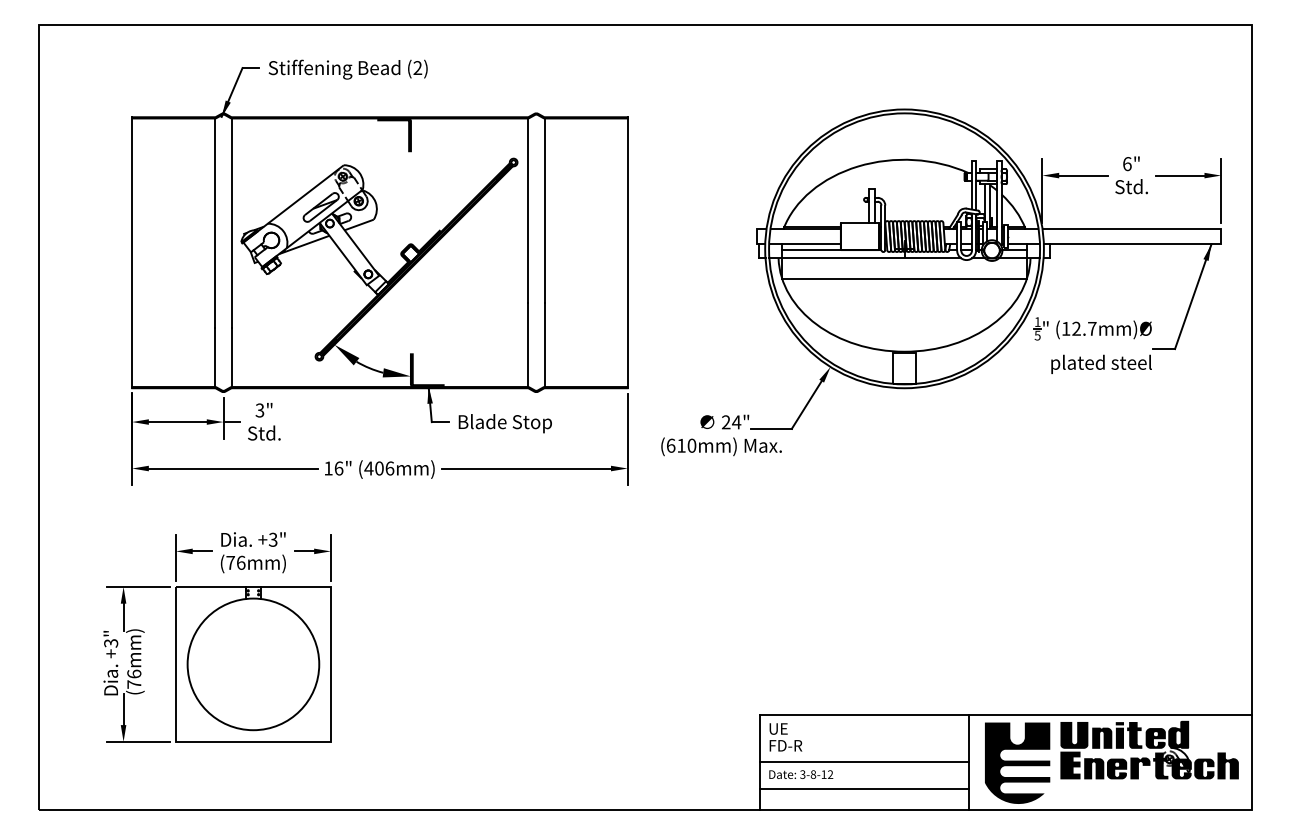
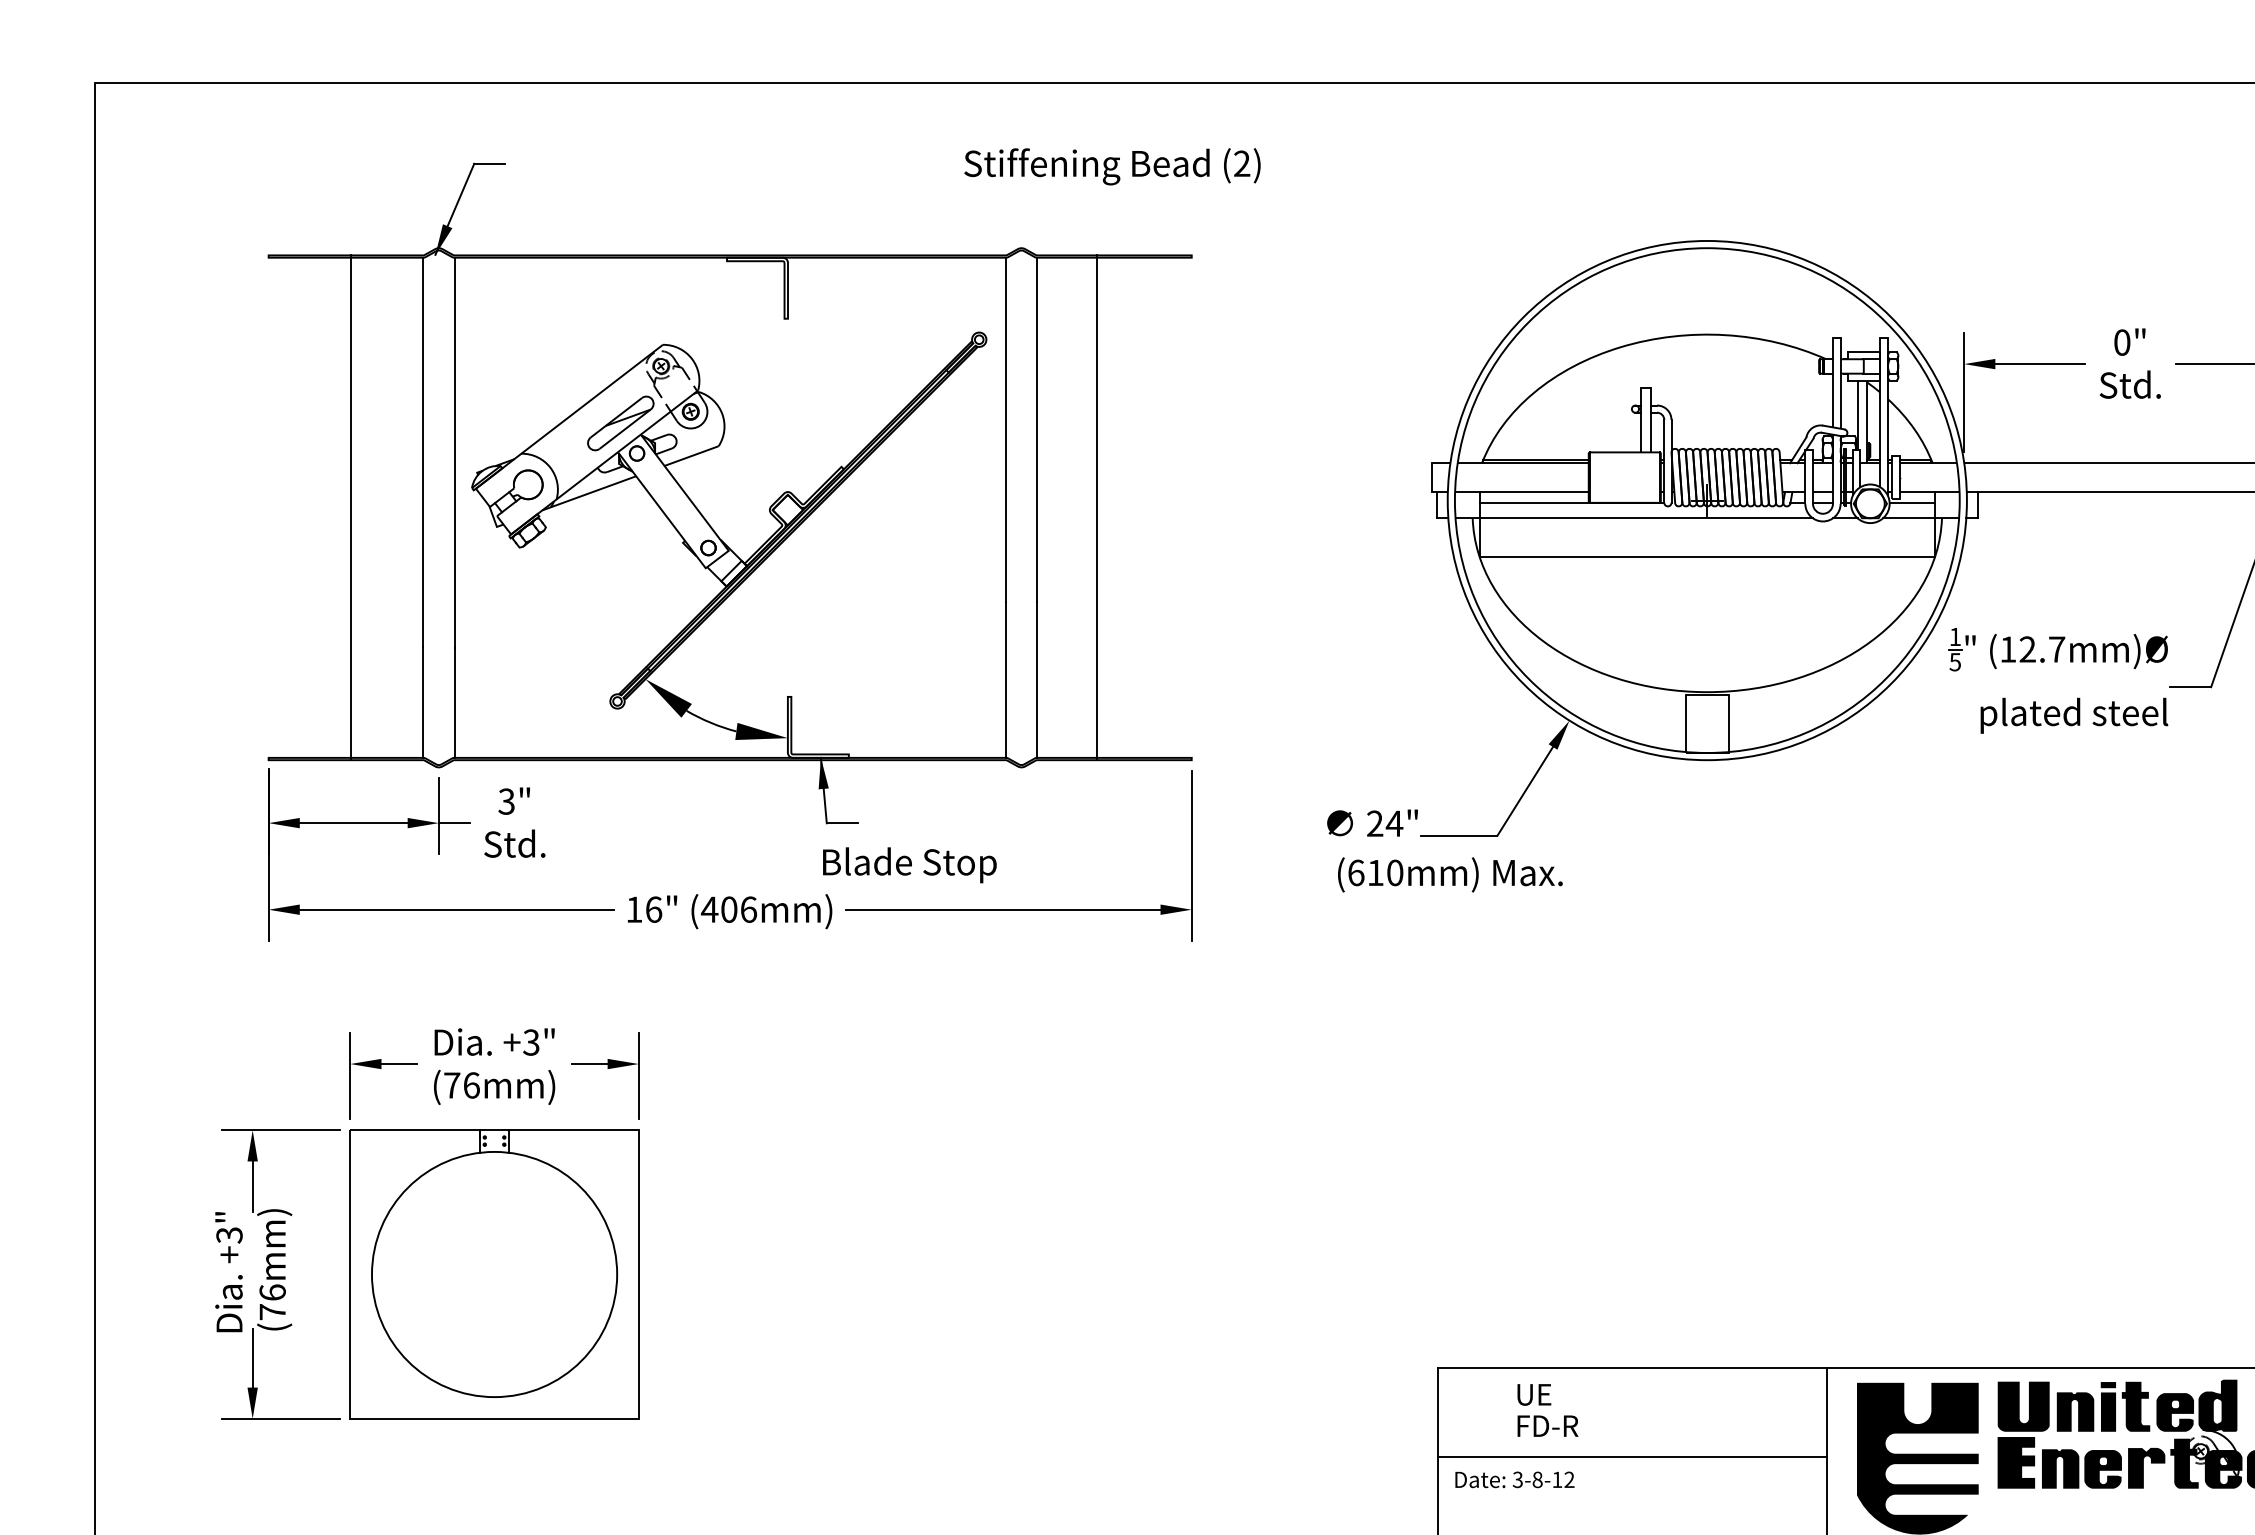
text: (347, 69) -> (1111, 166), moved
text: (1127, 163) -> (2122, 341), 6" -> 0"
line: (132, 252) -> (351, 507), moved
line: (627, 252) -> (1096, 507), moved
text: (504, 423) -> (908, 864), moved
text: (721, 446) -> (1450, 874), moved
text: (785, 737) -> (1547, 1410), moved
line: (864, 789) -> (1632, 1507), removed

